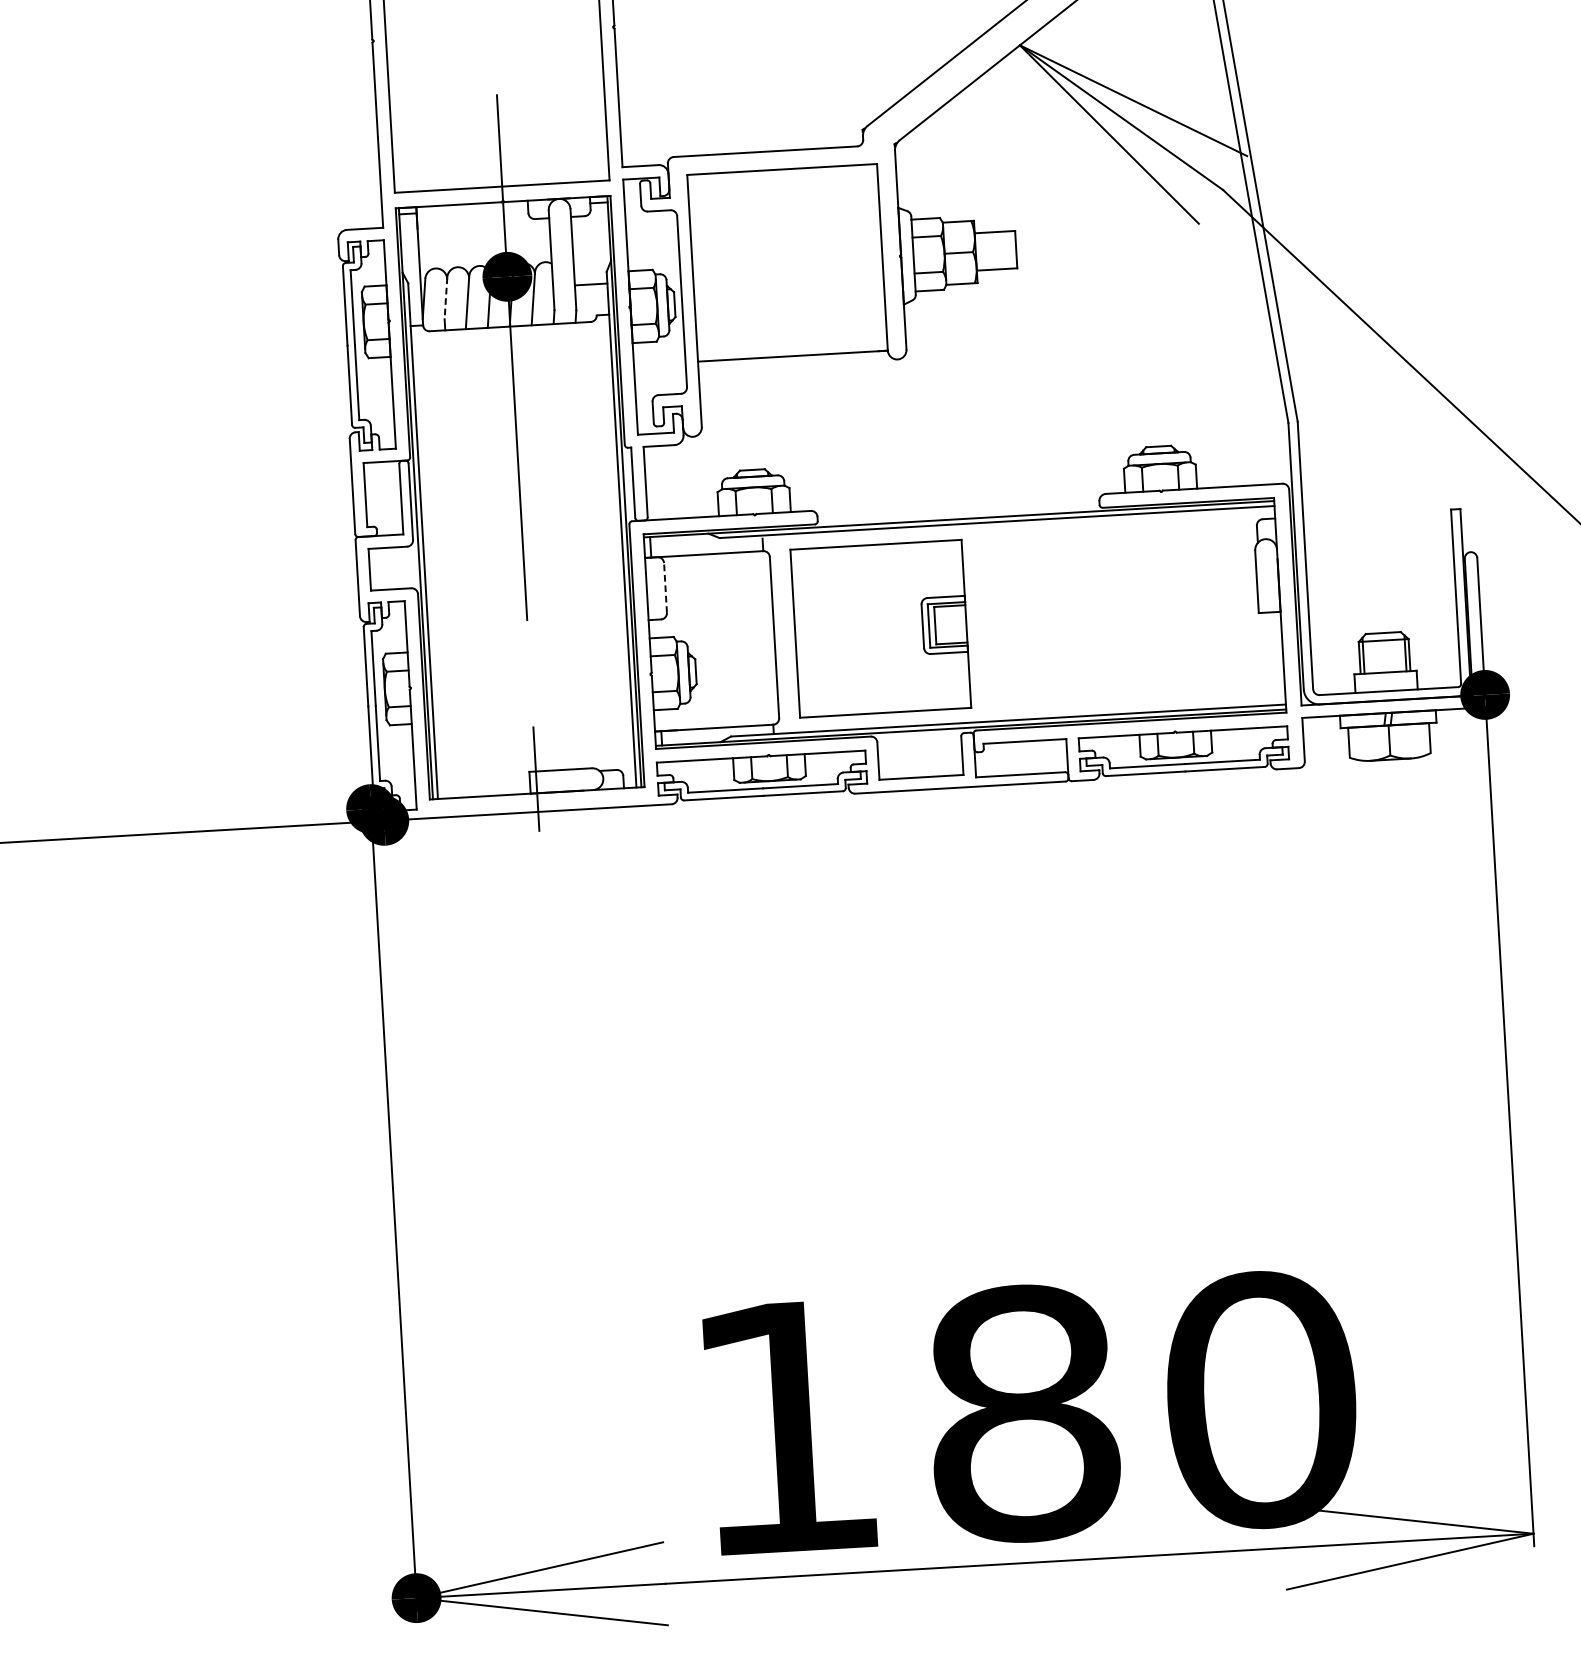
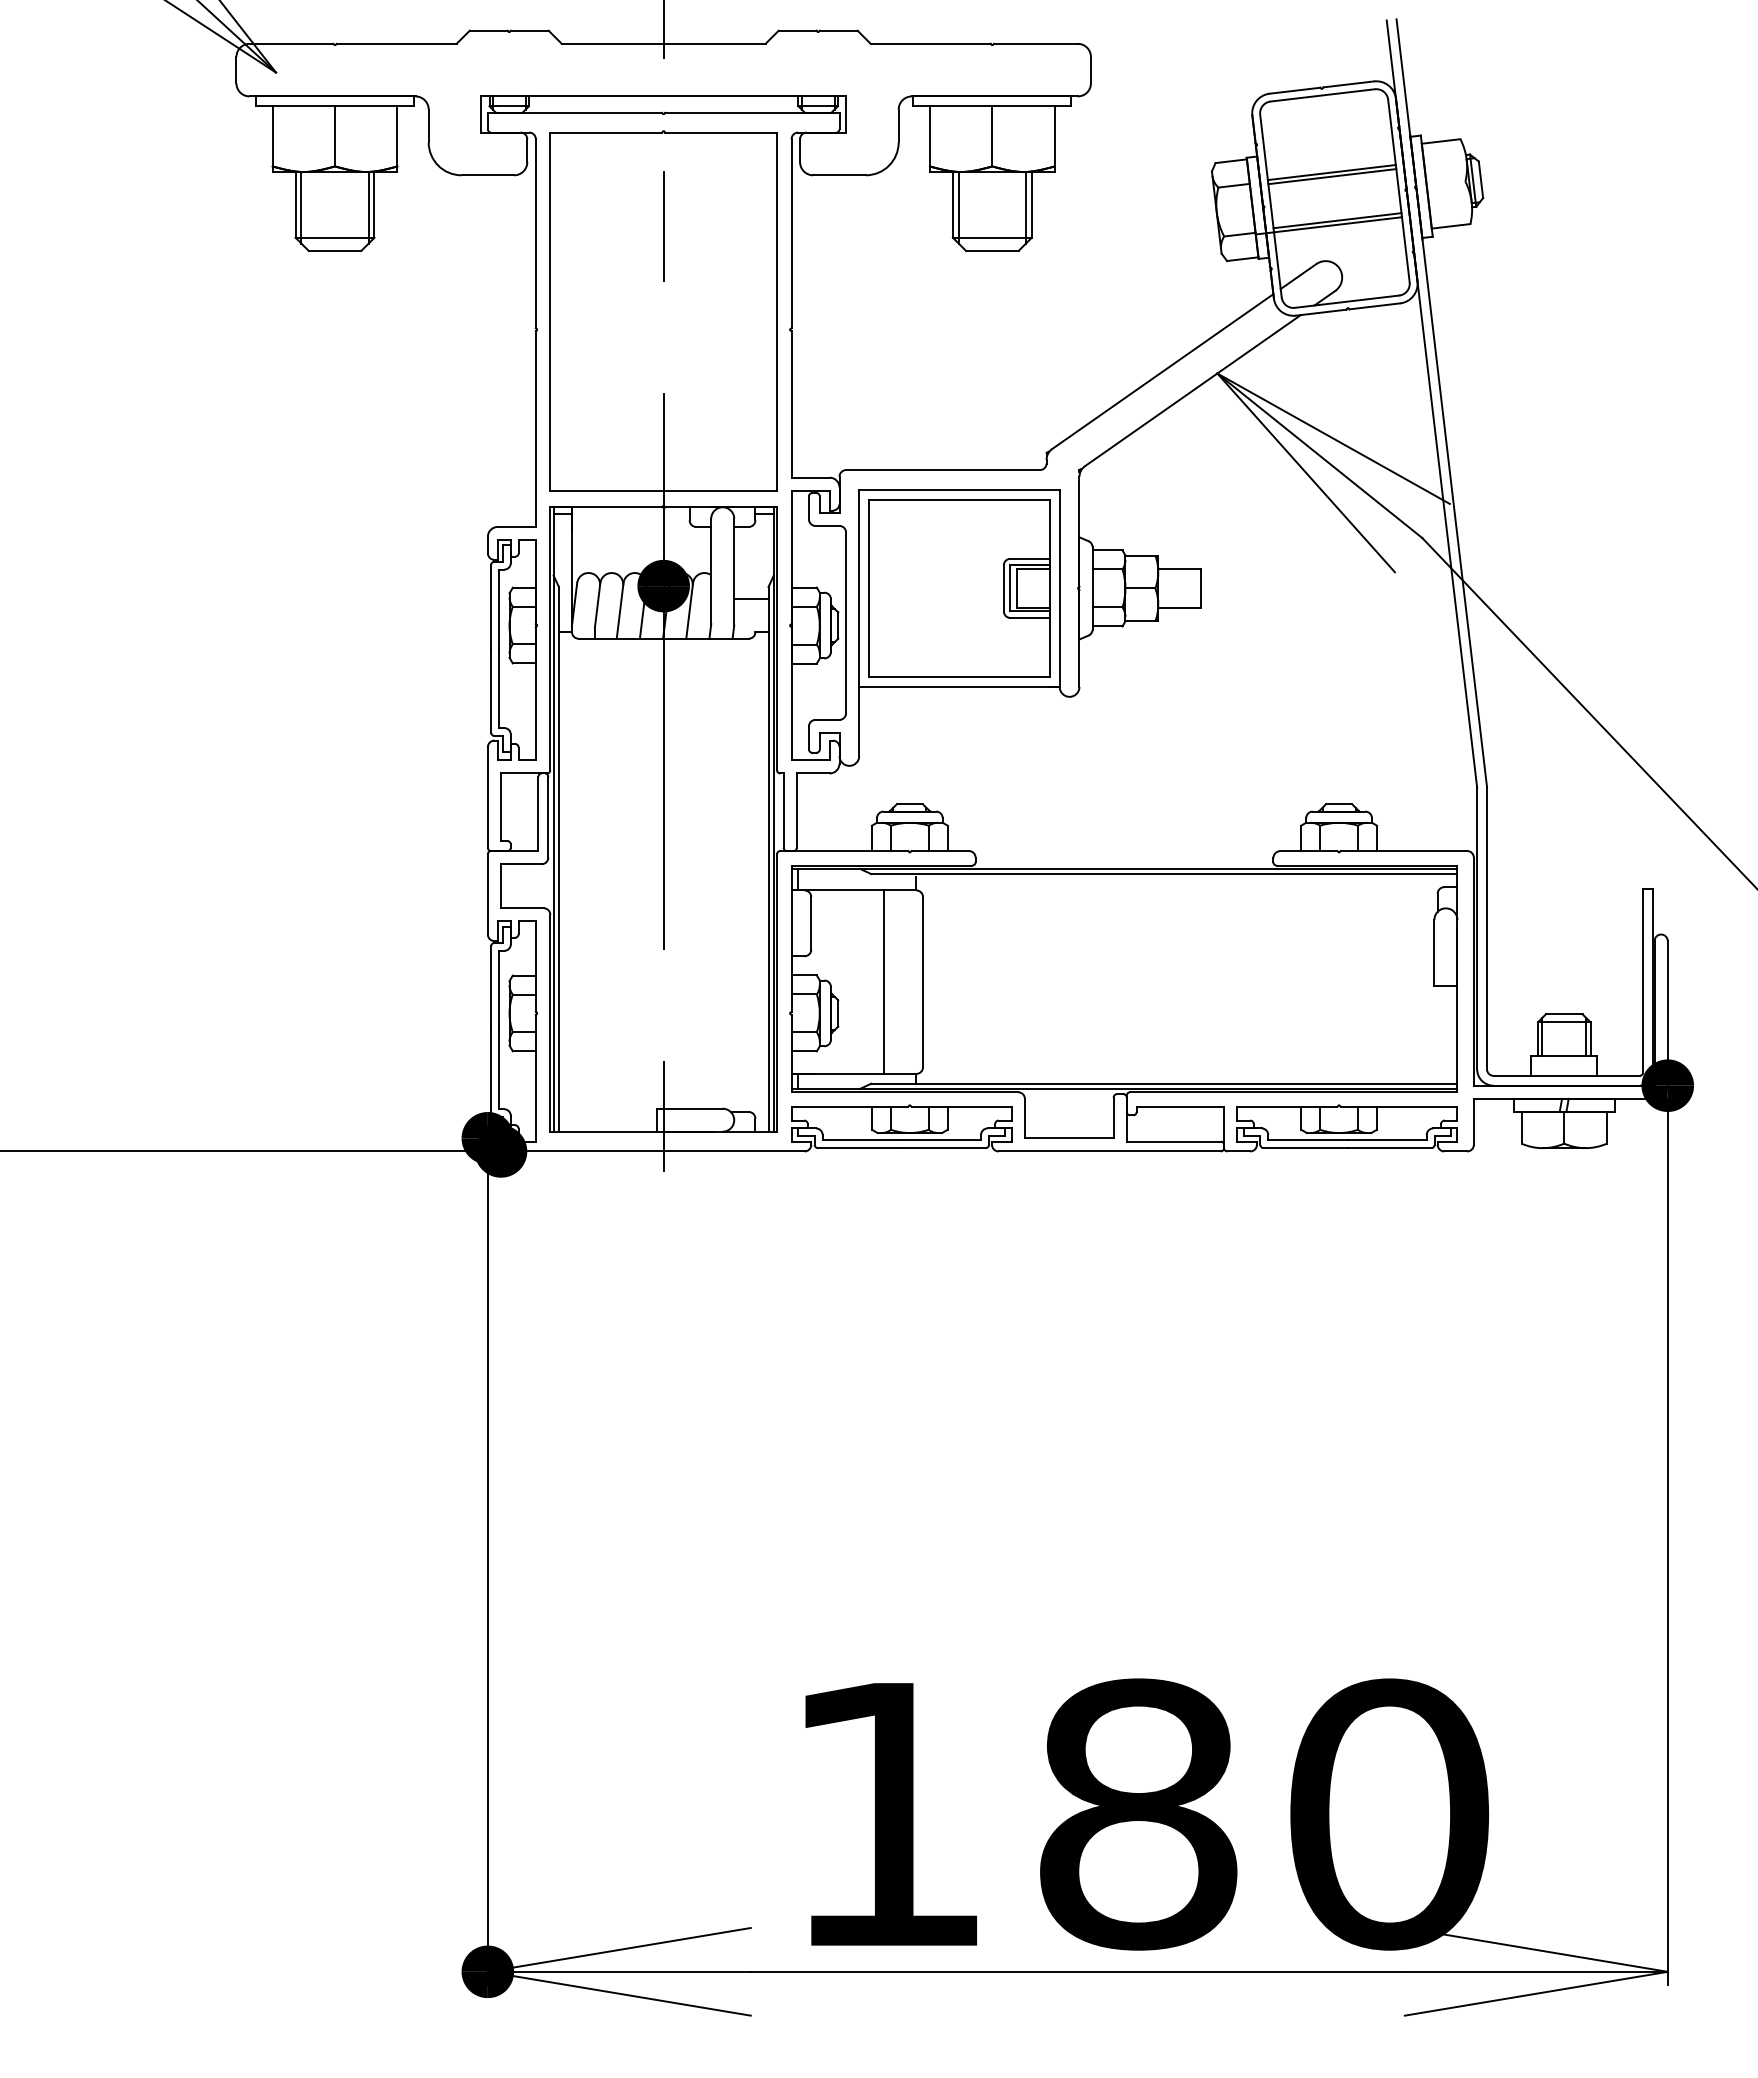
line: (445, 298) -> (597, 605), dashed -> solid
line: (665, 587) -> (811, 922), dashed -> solid
part: (880, 628) -> (959, 588), moved
line: (737, 639) -> (883, 981), added

